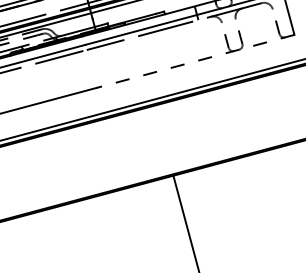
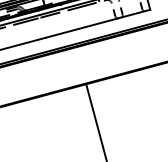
line: (194, 60) -> (97, 23), dashed -> solid

